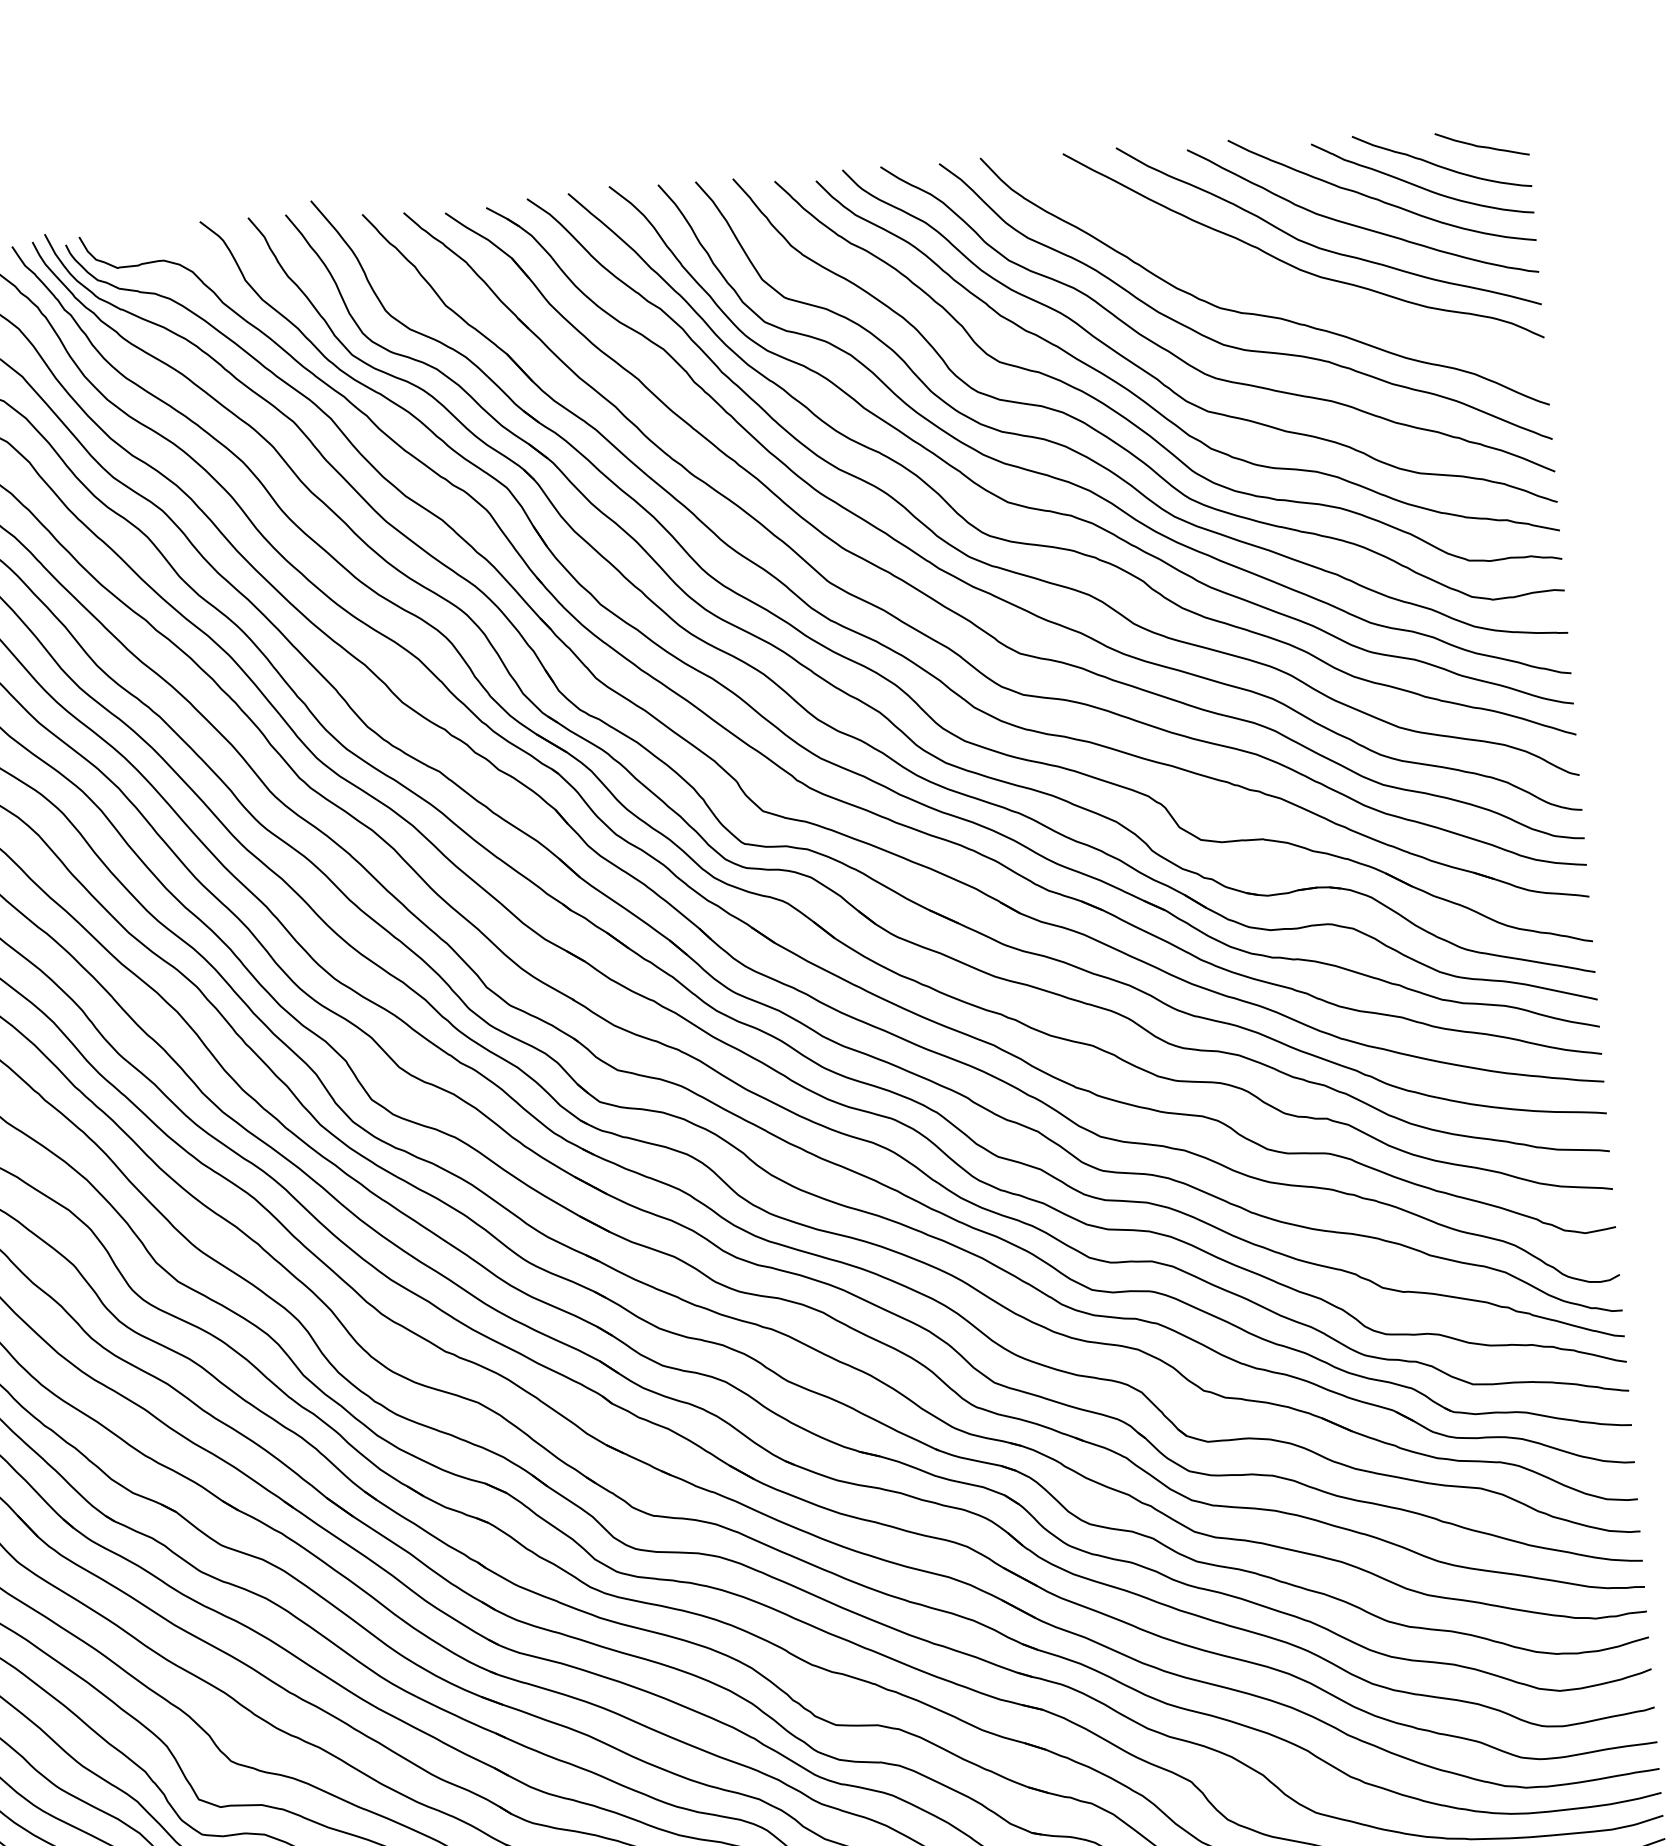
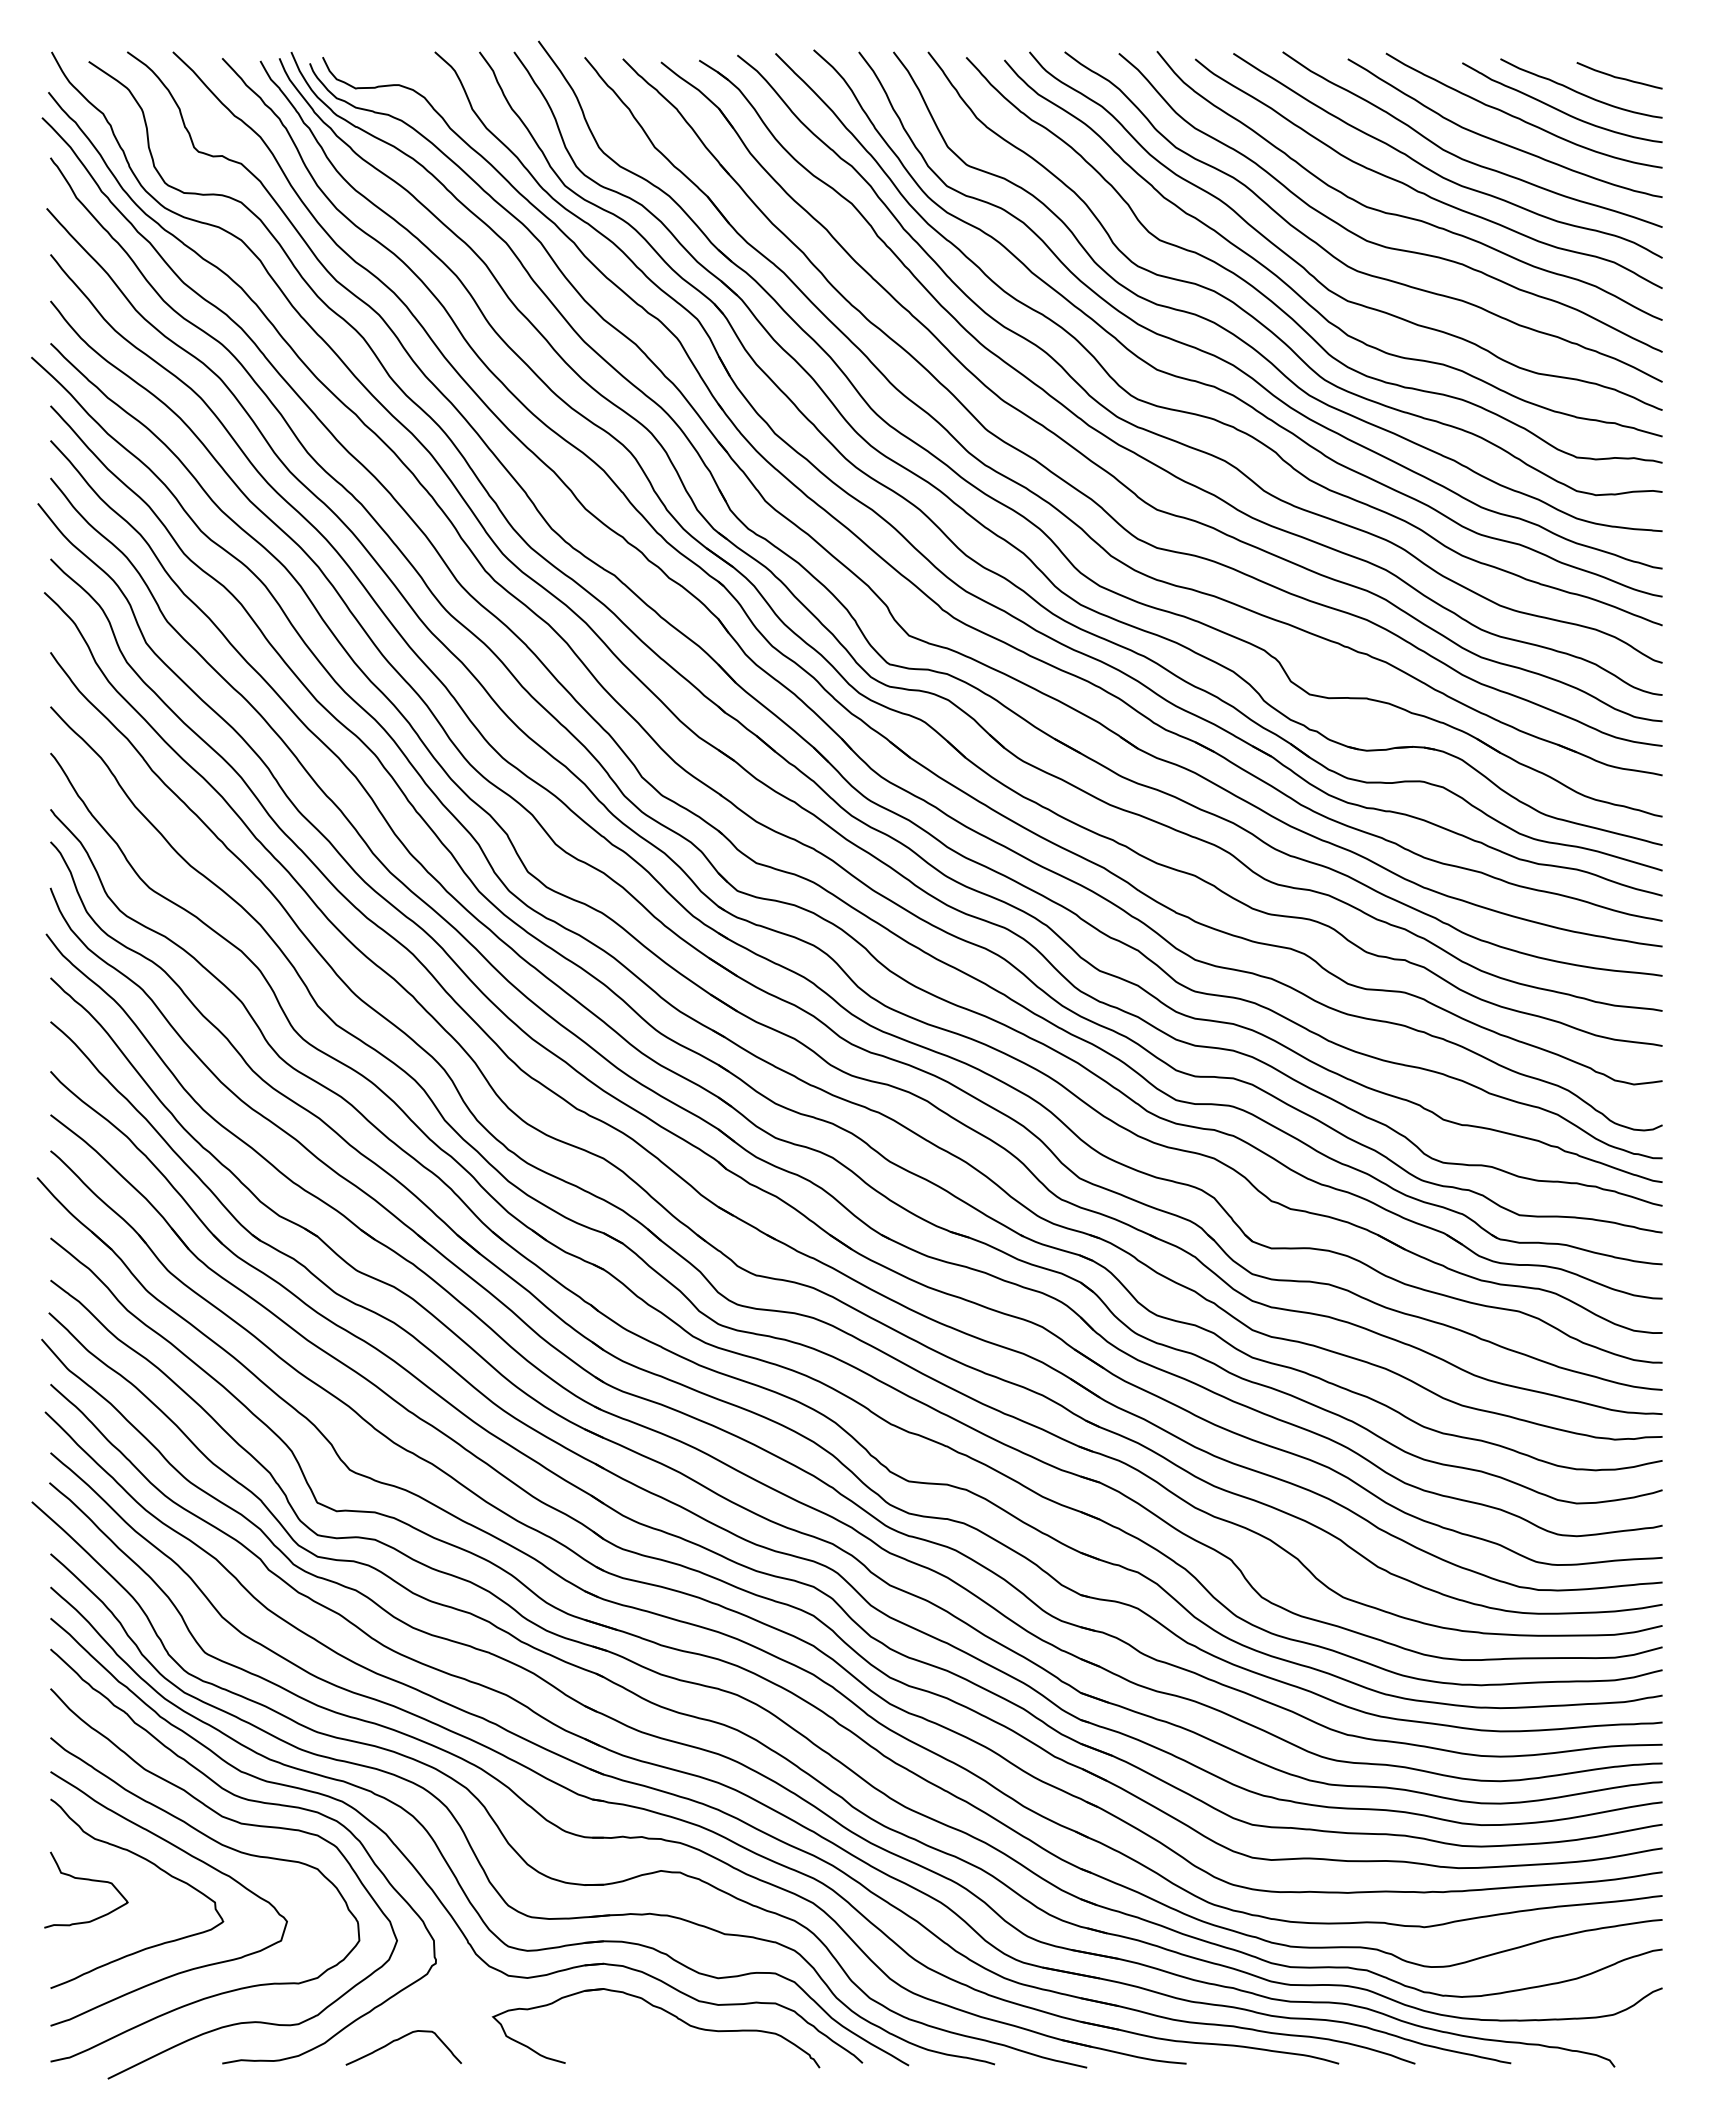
curve: (1278, 286) -> (1421, 191), added

